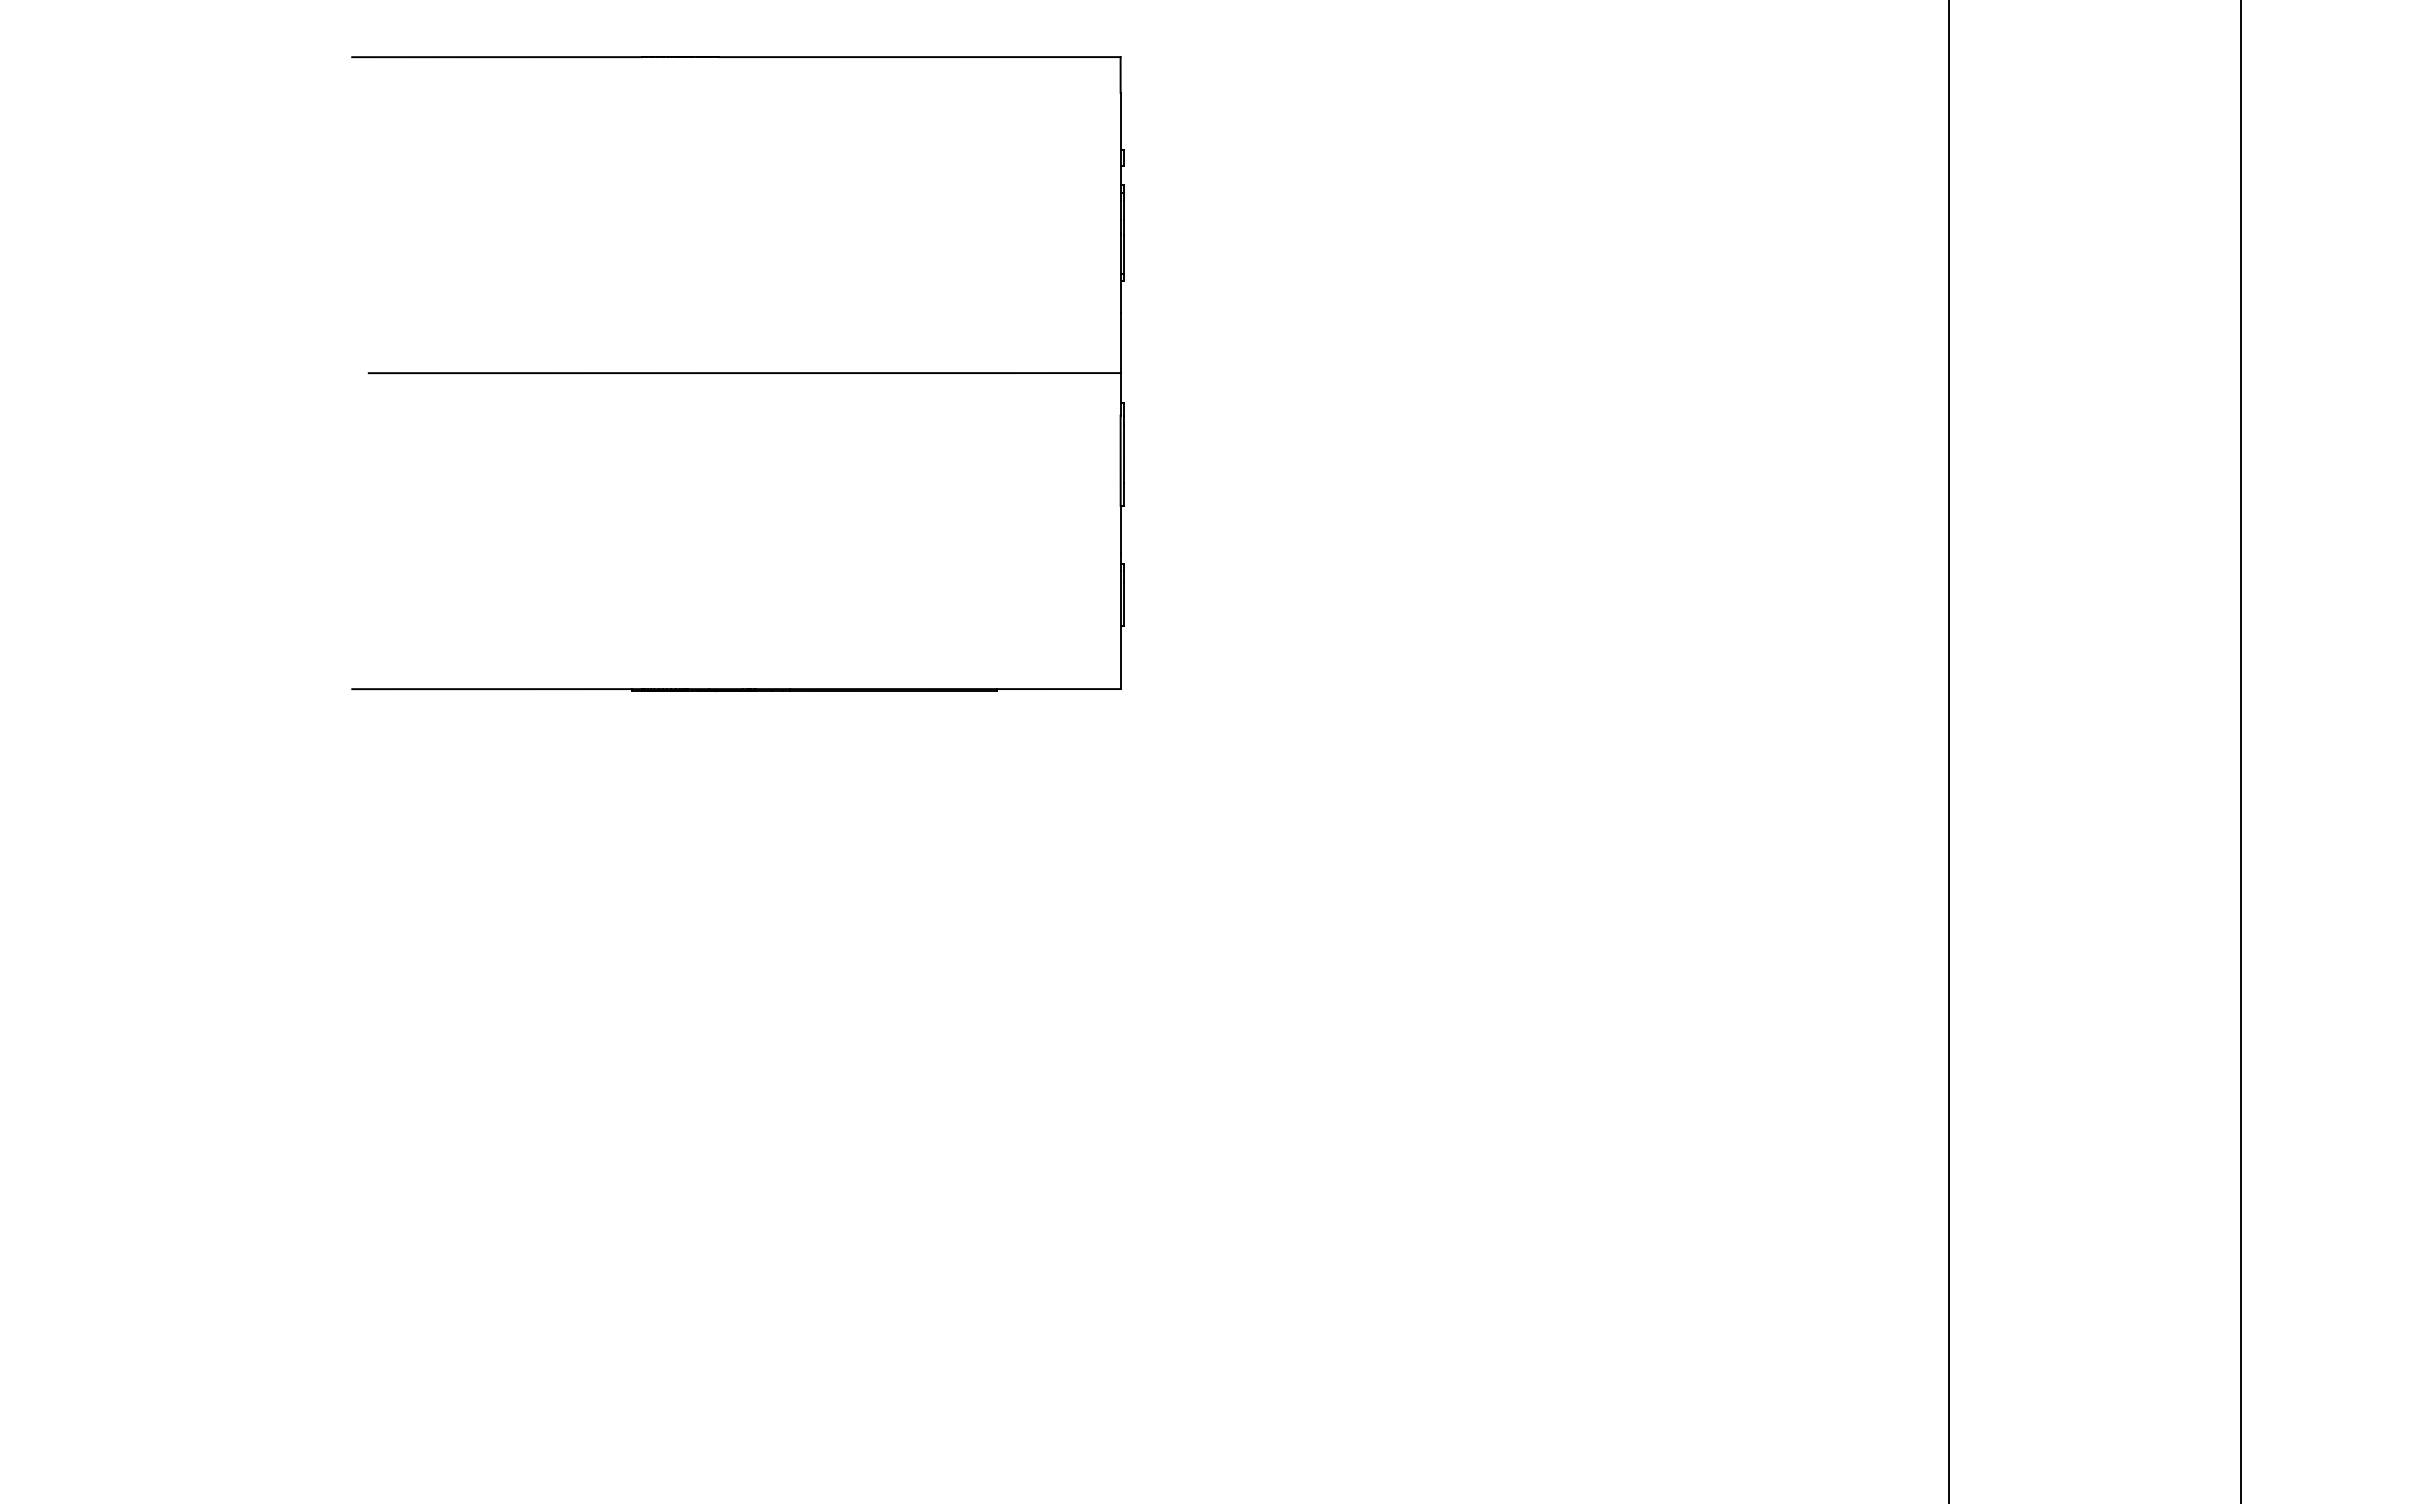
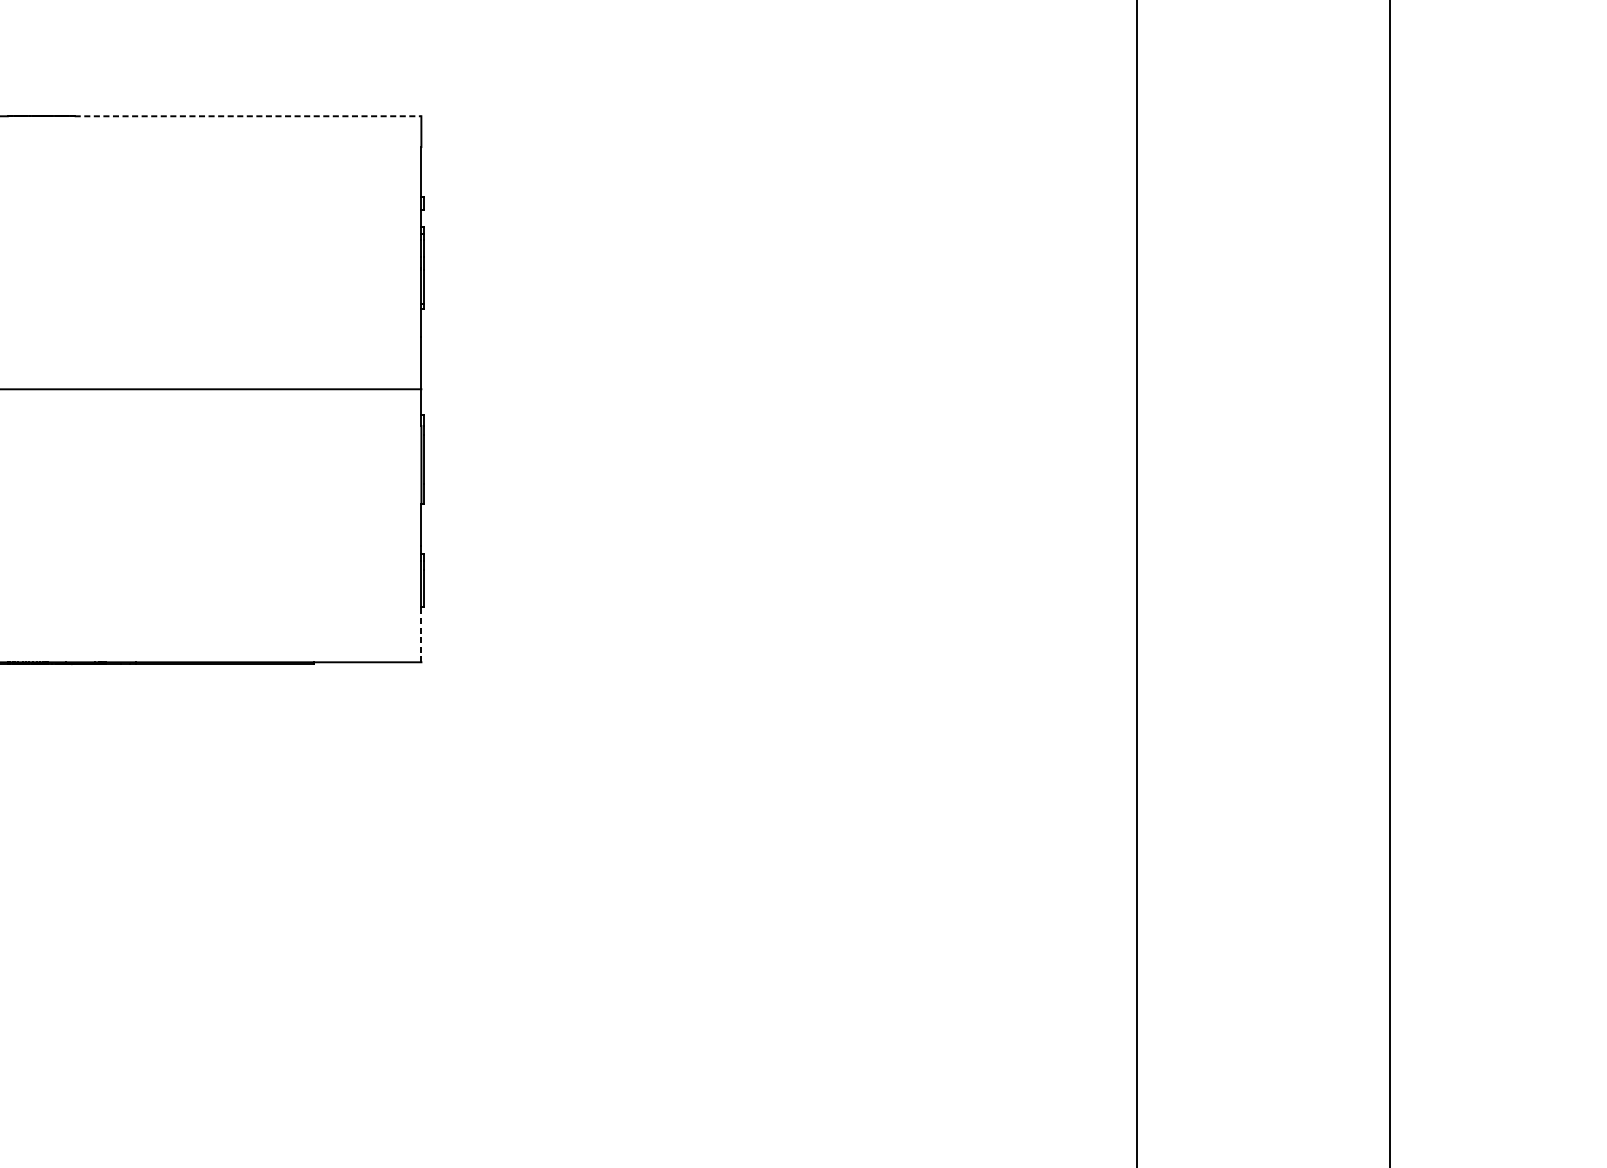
line: (919, 57) -> (247, 116), solid -> dashed
line: (1120, 657) -> (421, 635), solid -> dashed

